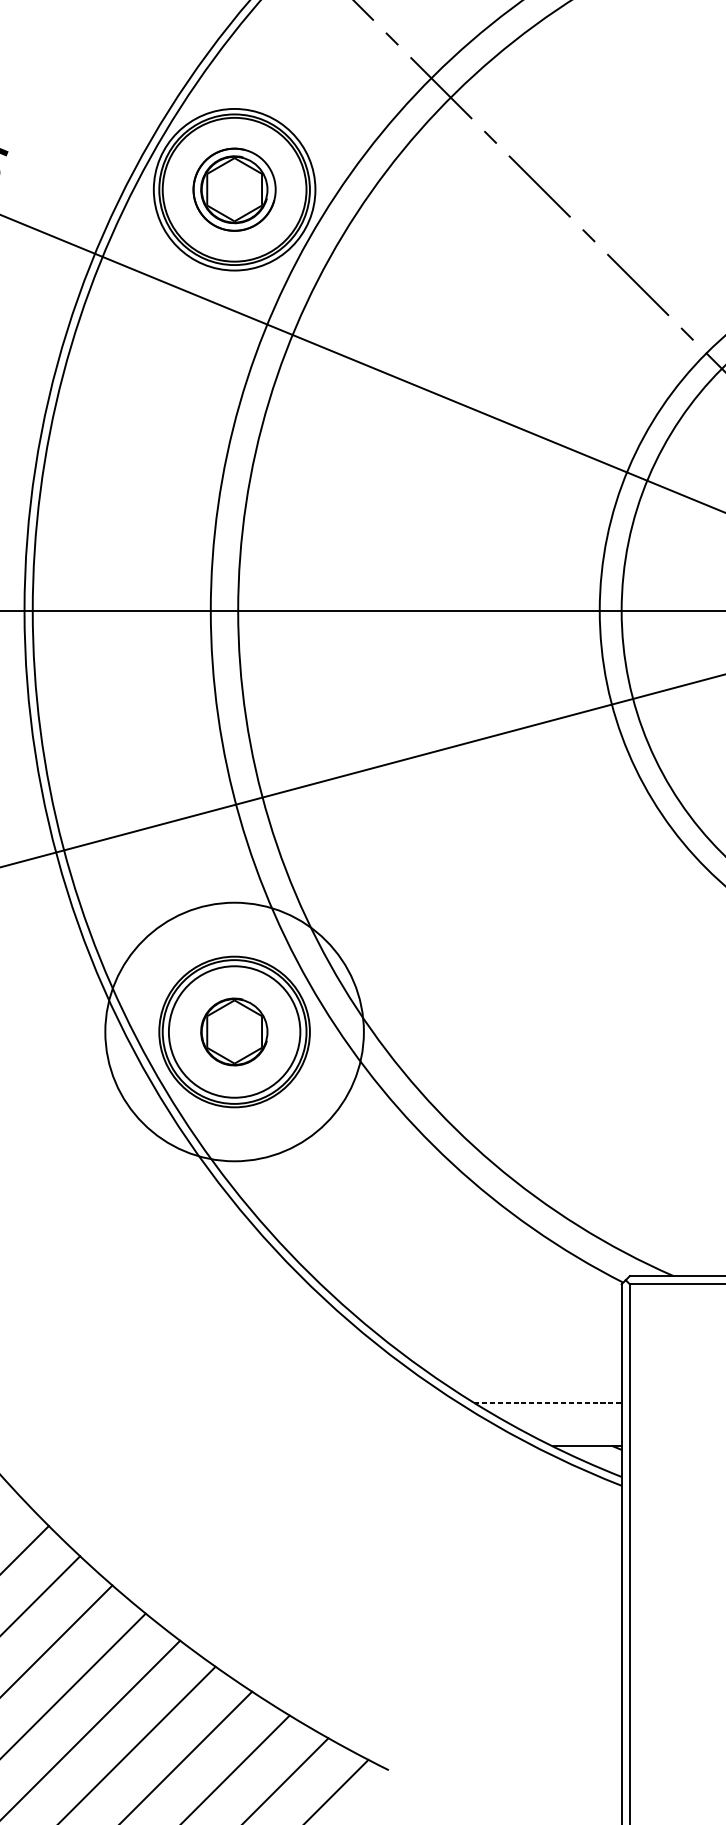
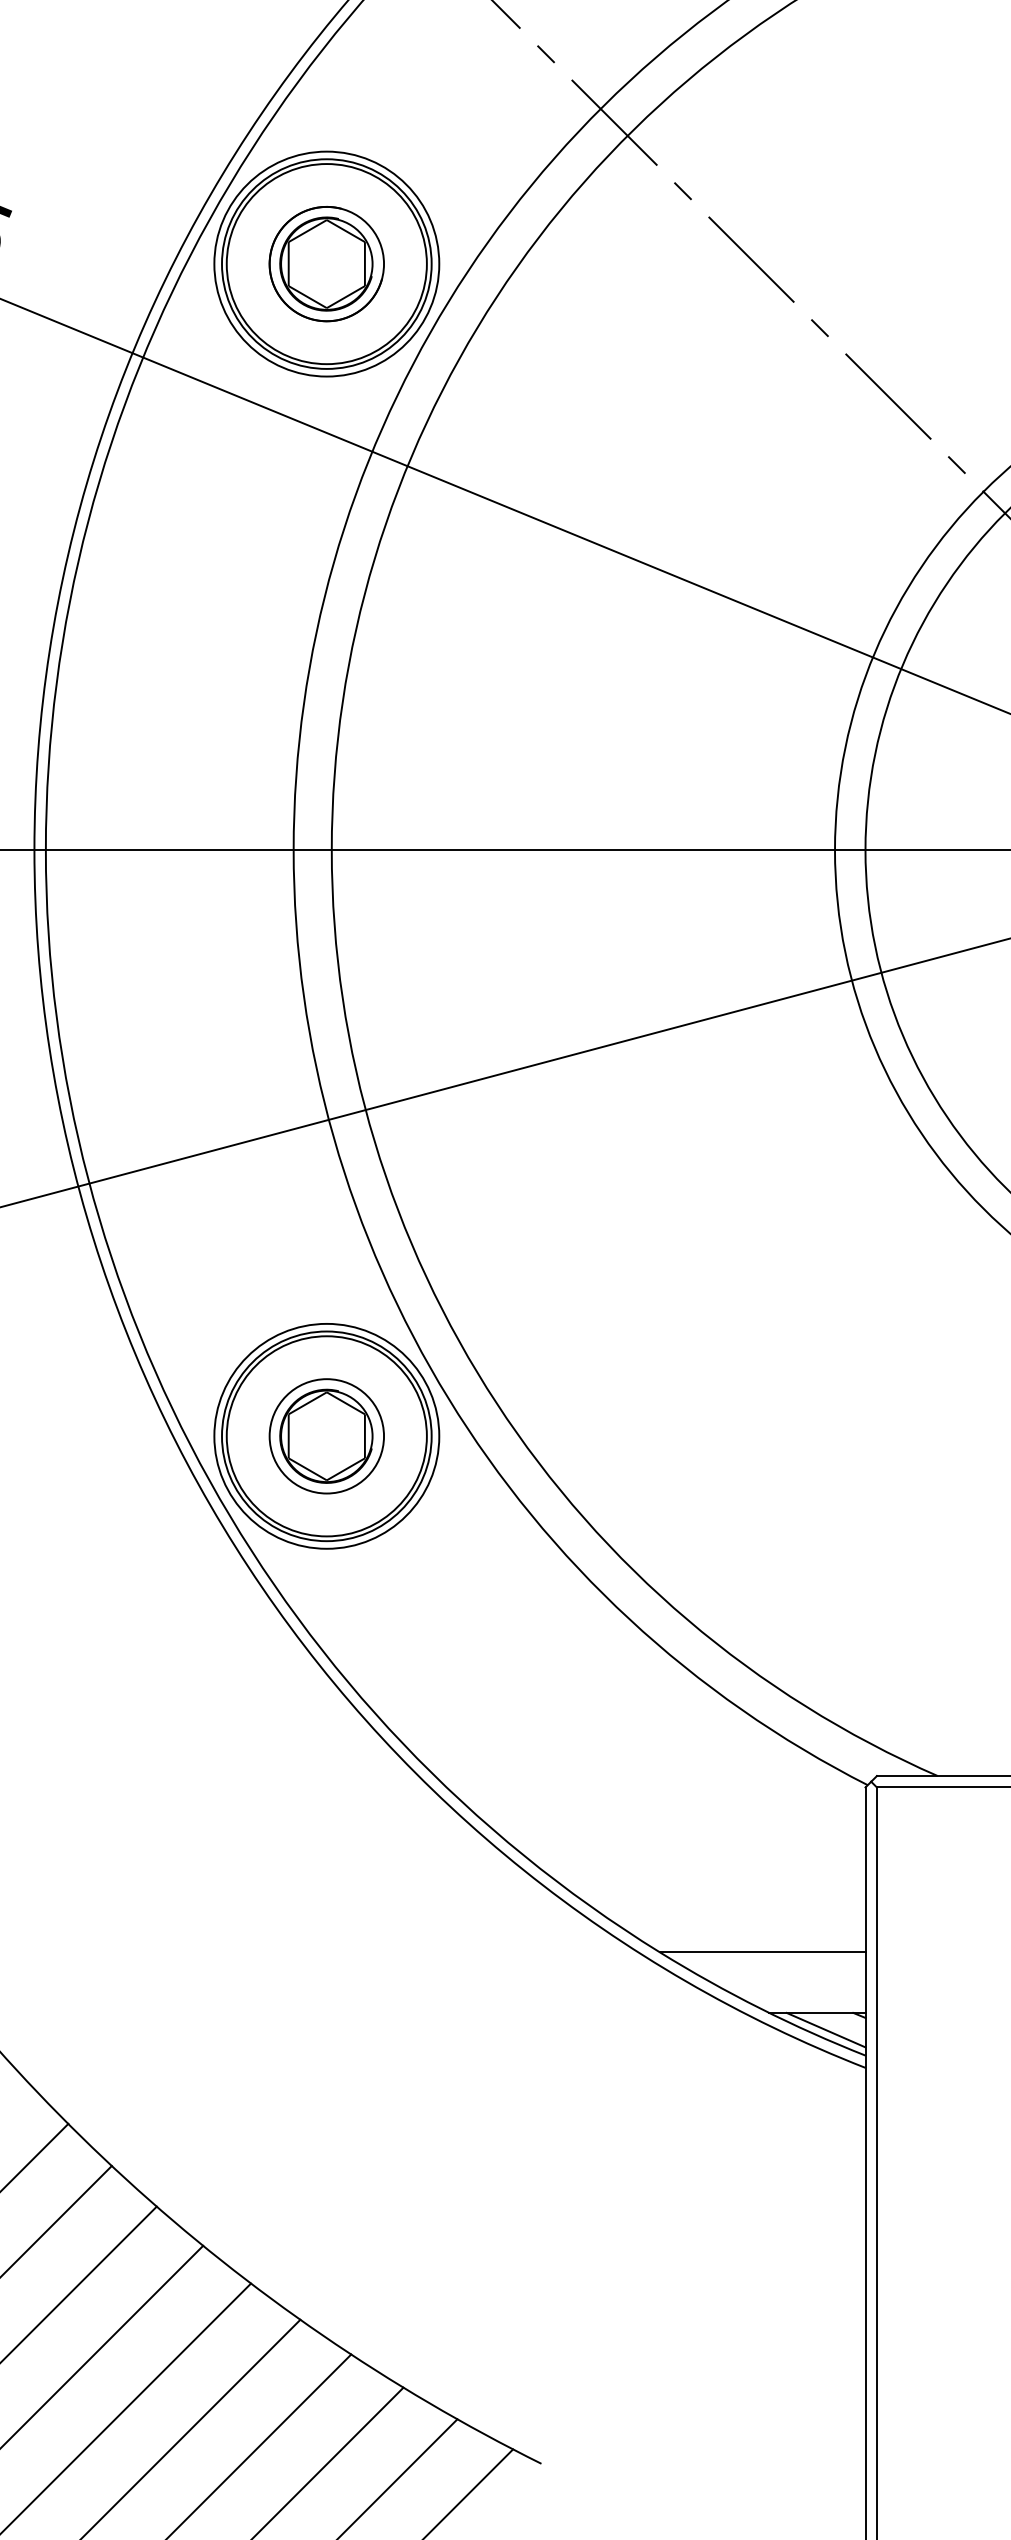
circle: (234, 1031) -> (326, 1435), size x0.62
circle: (234, 1032) -> (326, 1436), size x0.62
line: (547, 1402) -> (762, 1952), dashed -> solid
line: (592, 1458) -> (825, 2029), added

